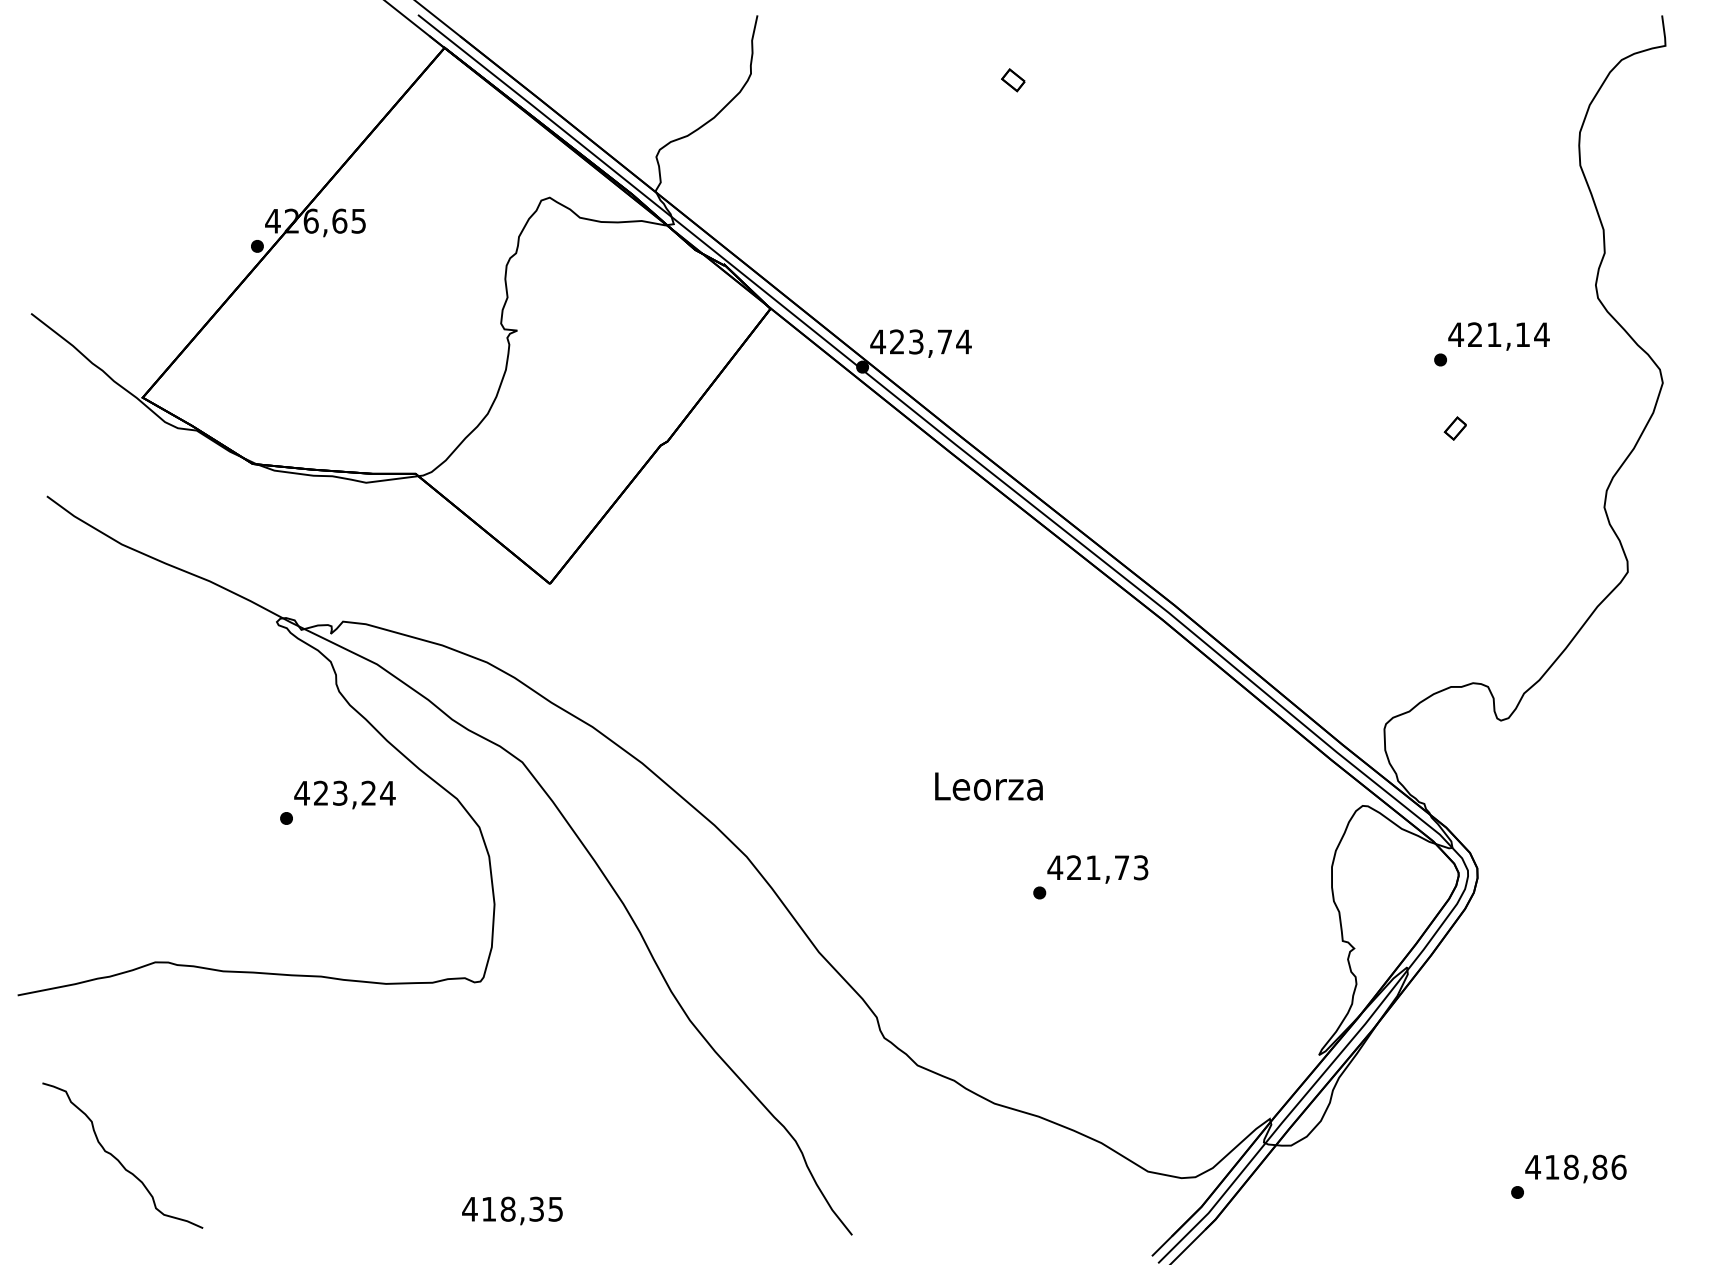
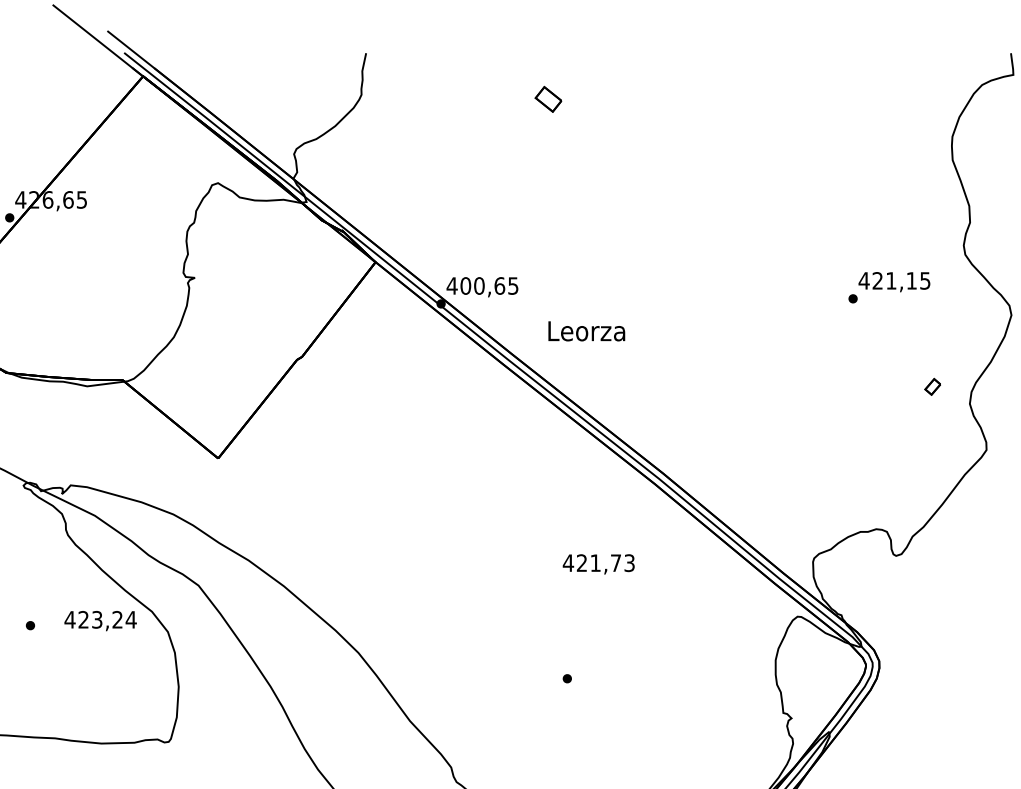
part: (1013, 80) -> (548, 99), size x1.6
text: (1541, 334) -> (925, 280), 421,14 -> 421,15
text: (930, 341) -> (489, 285), 423,74 -> 400,65
part: (1454, 428) -> (932, 386), moved
text: (988, 786) -> (586, 331), moved
text: (344, 794) -> (100, 620), moved
text: (1097, 869) -> (598, 564), moved

